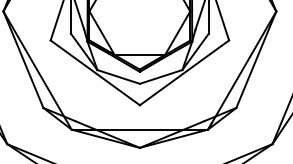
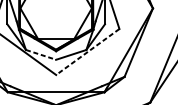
line: (184, 73) -> (87, 52), solid -> dashed
line: (119, 77) -> (41, 55), solid -> dashed

